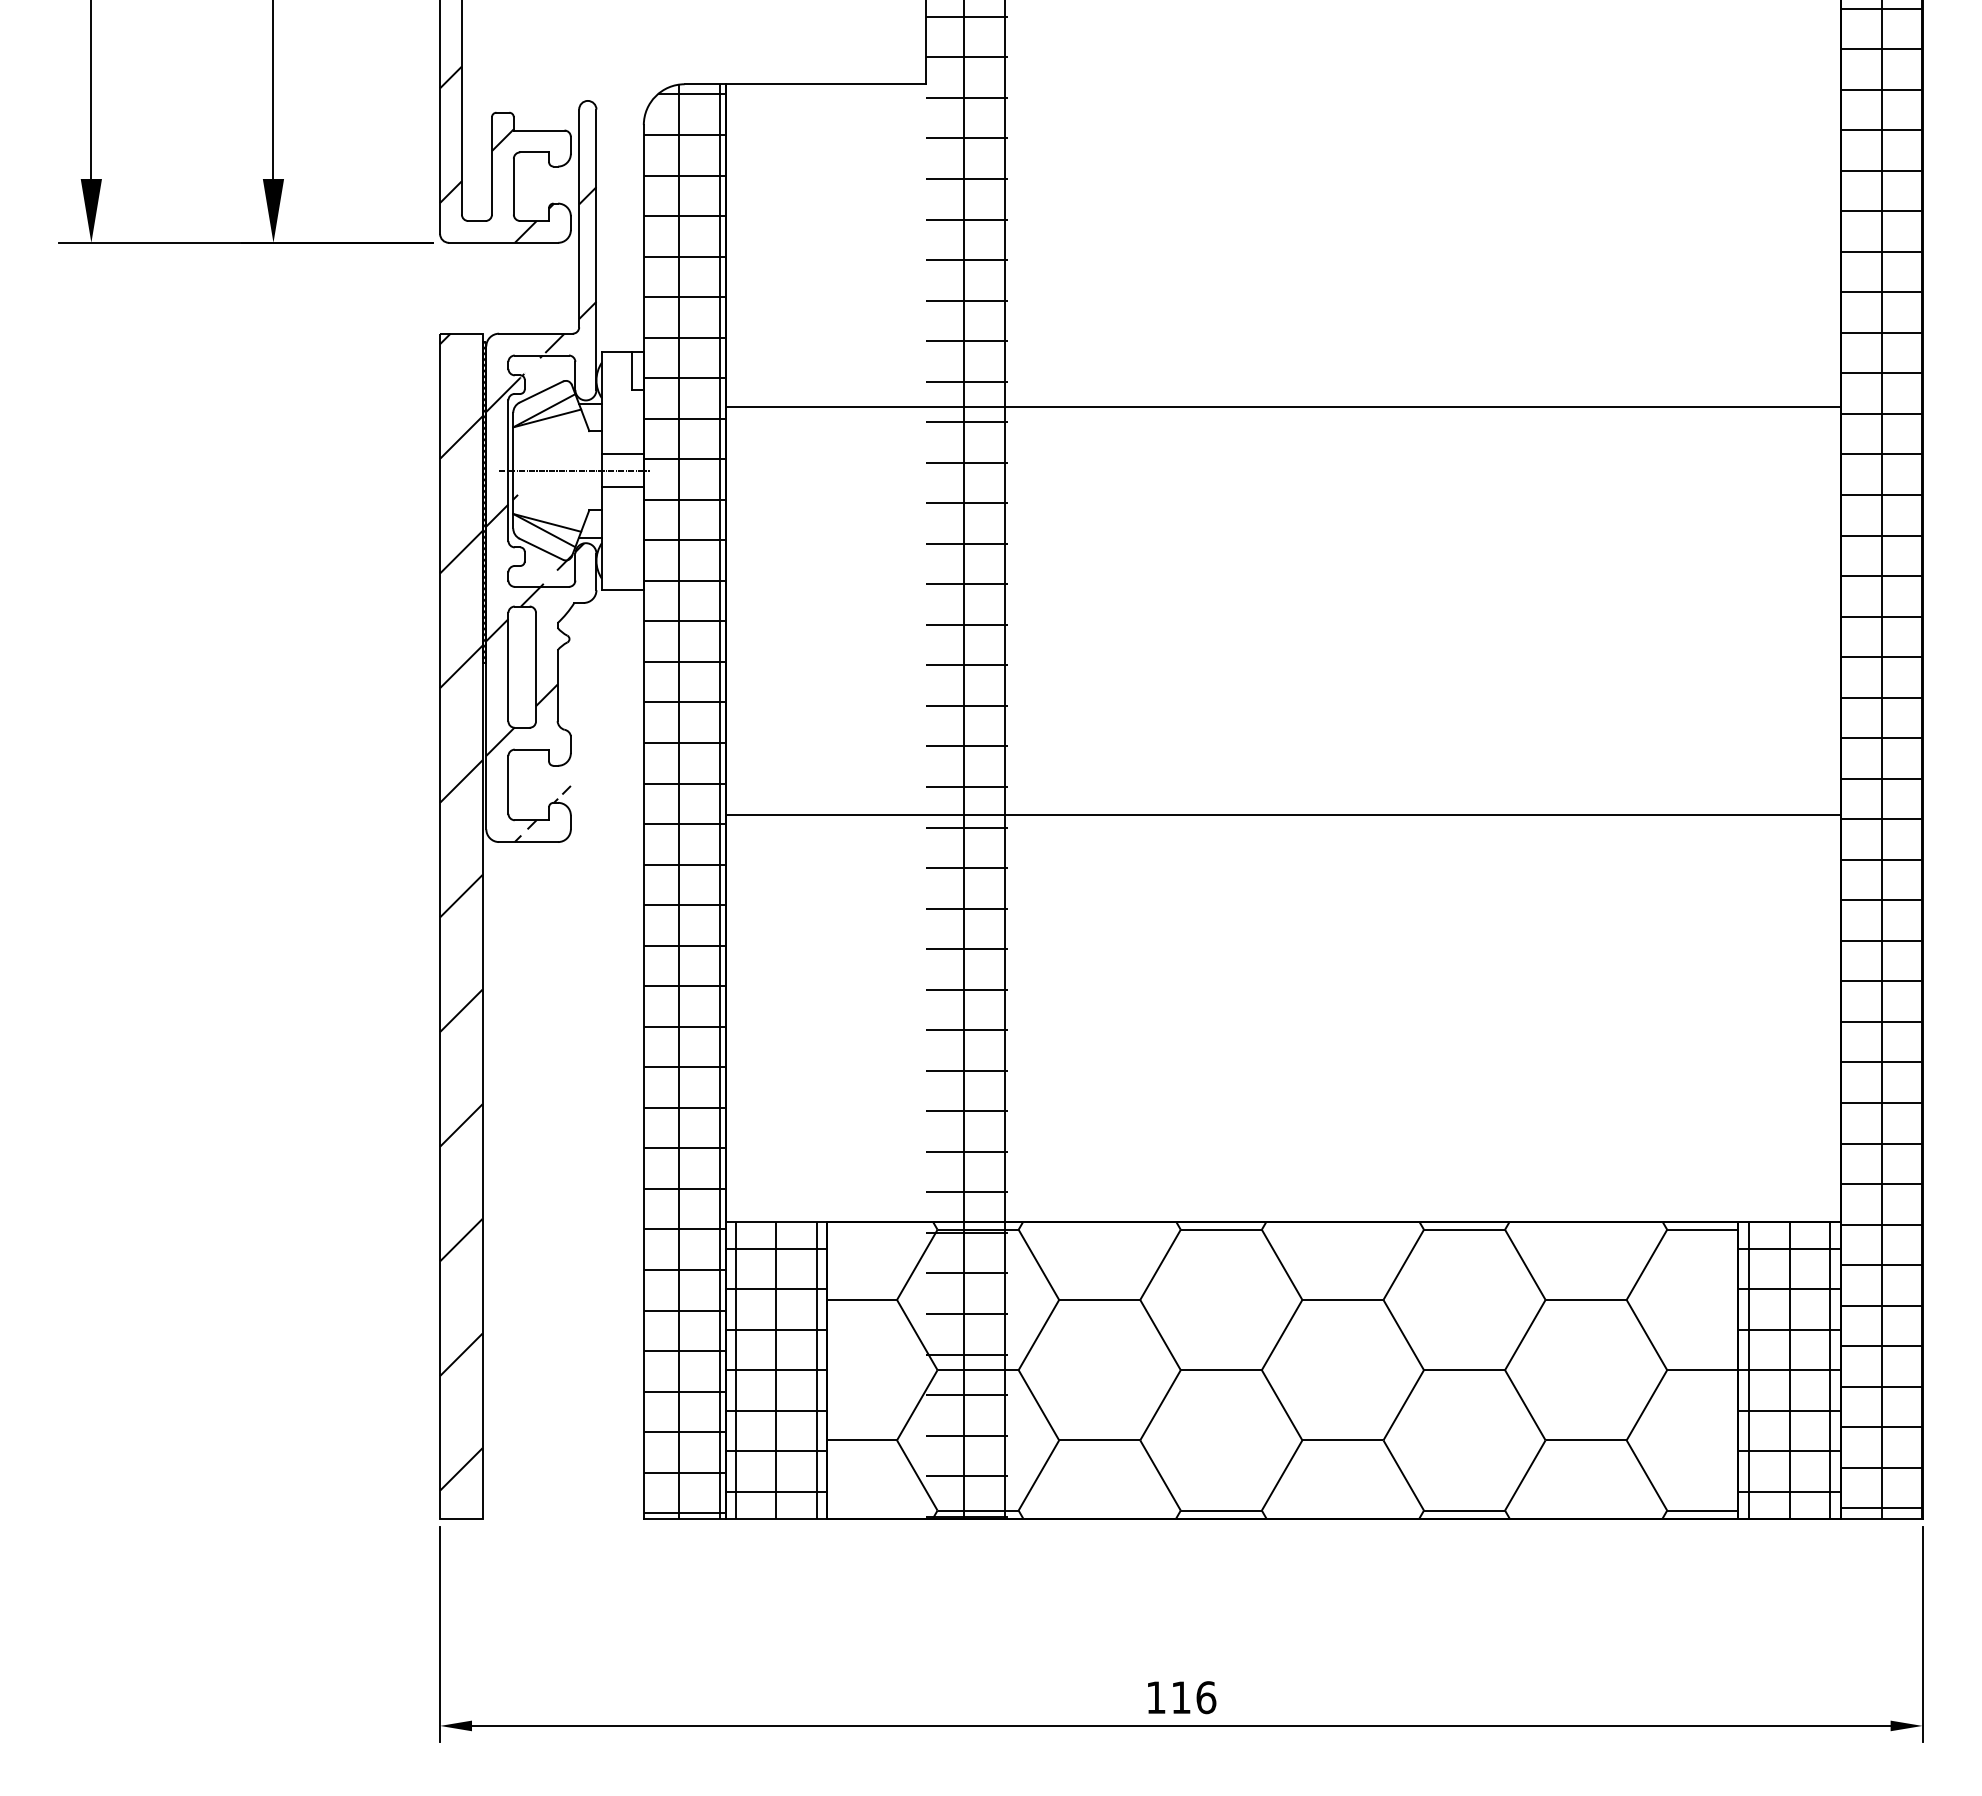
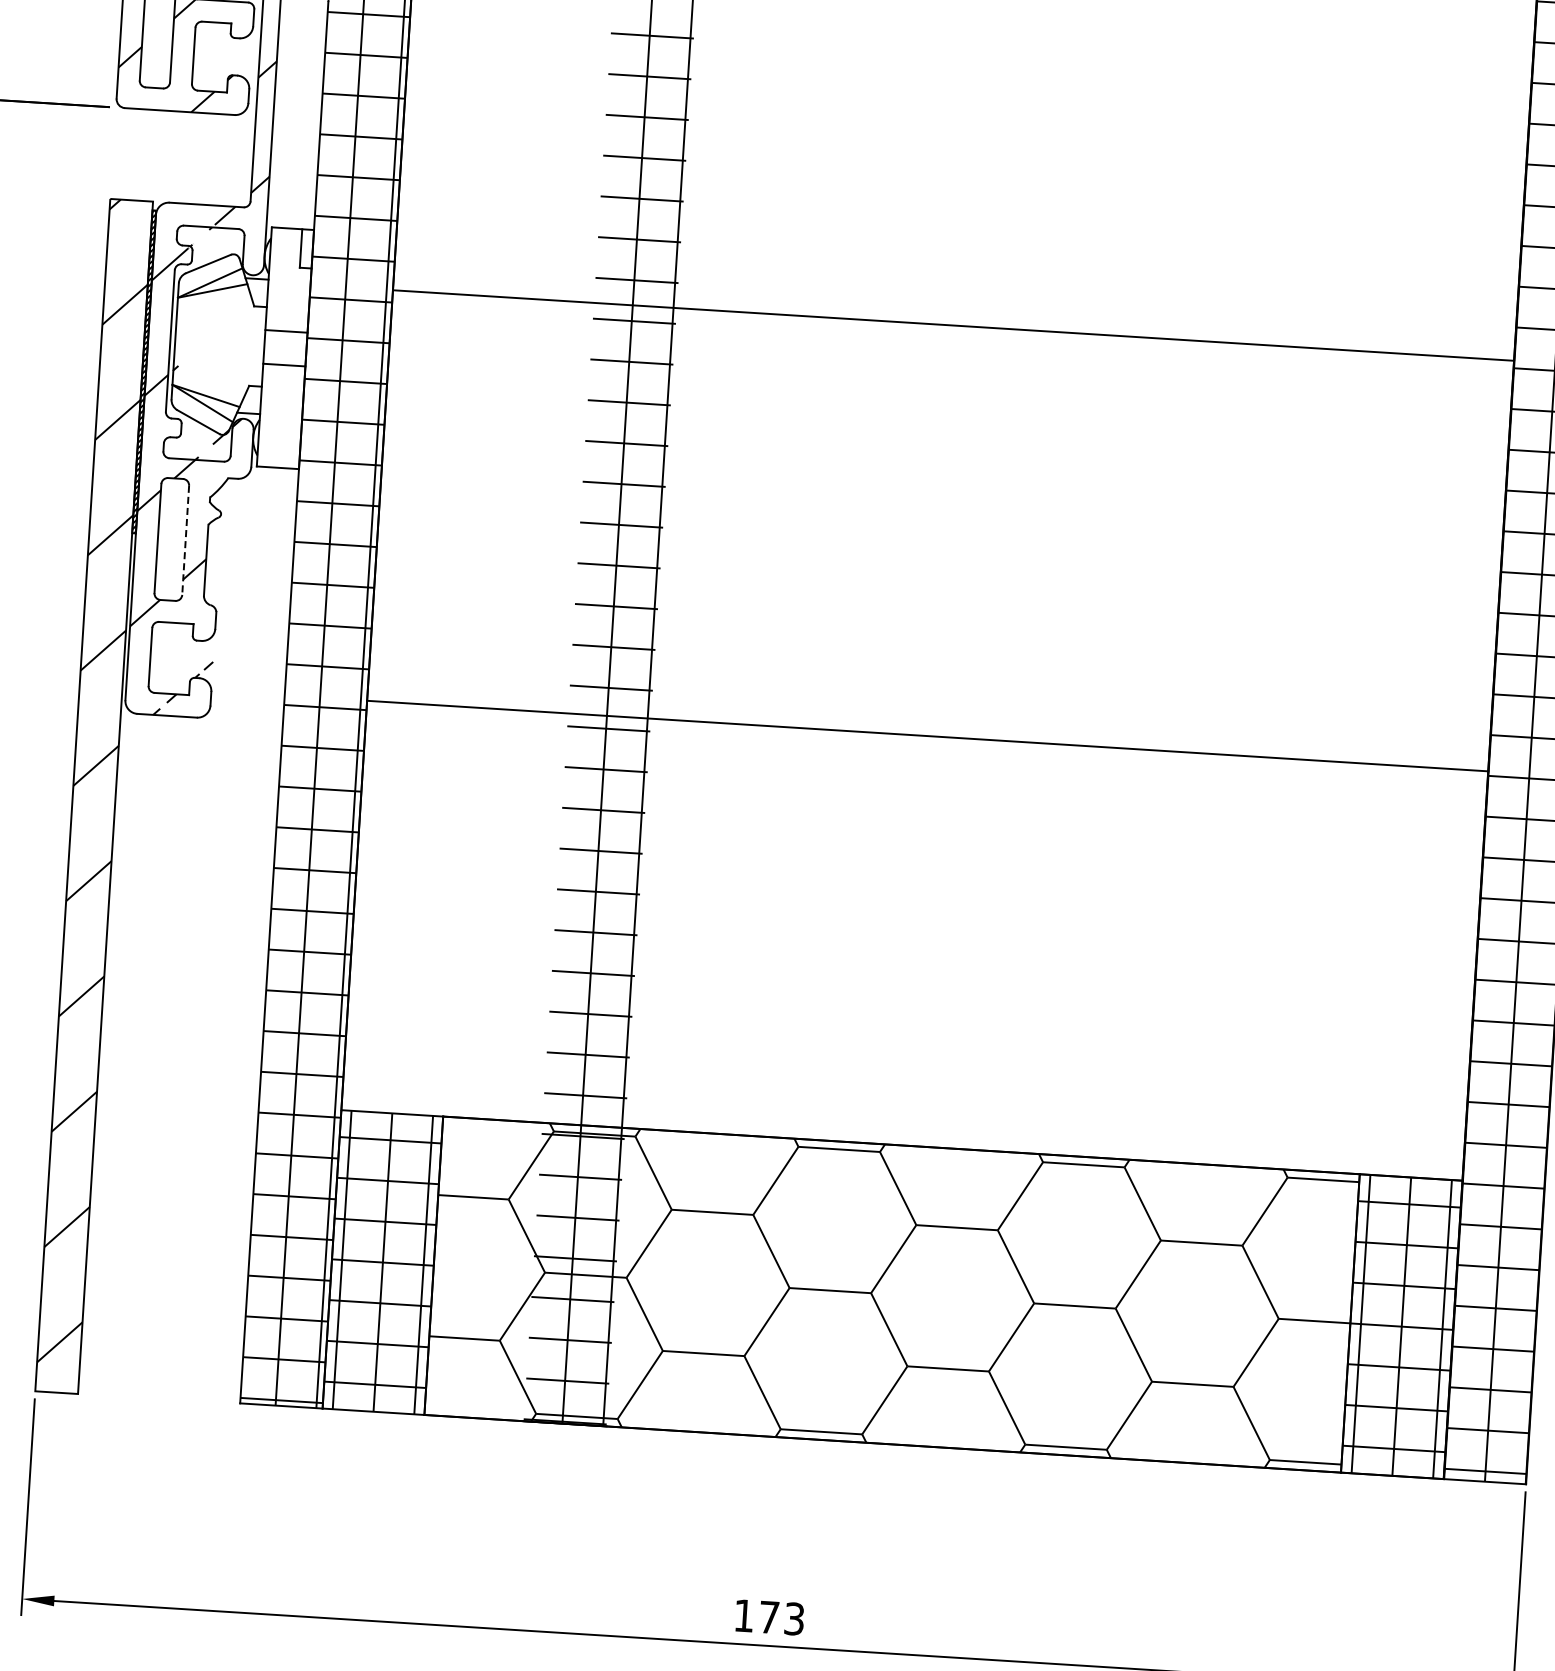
line: (574, 470) -> (236, 345), removed
line: (536, 667) -> (186, 540), solid -> dashed
text: (1194, 1697) -> (782, 1618), 116 -> 173

